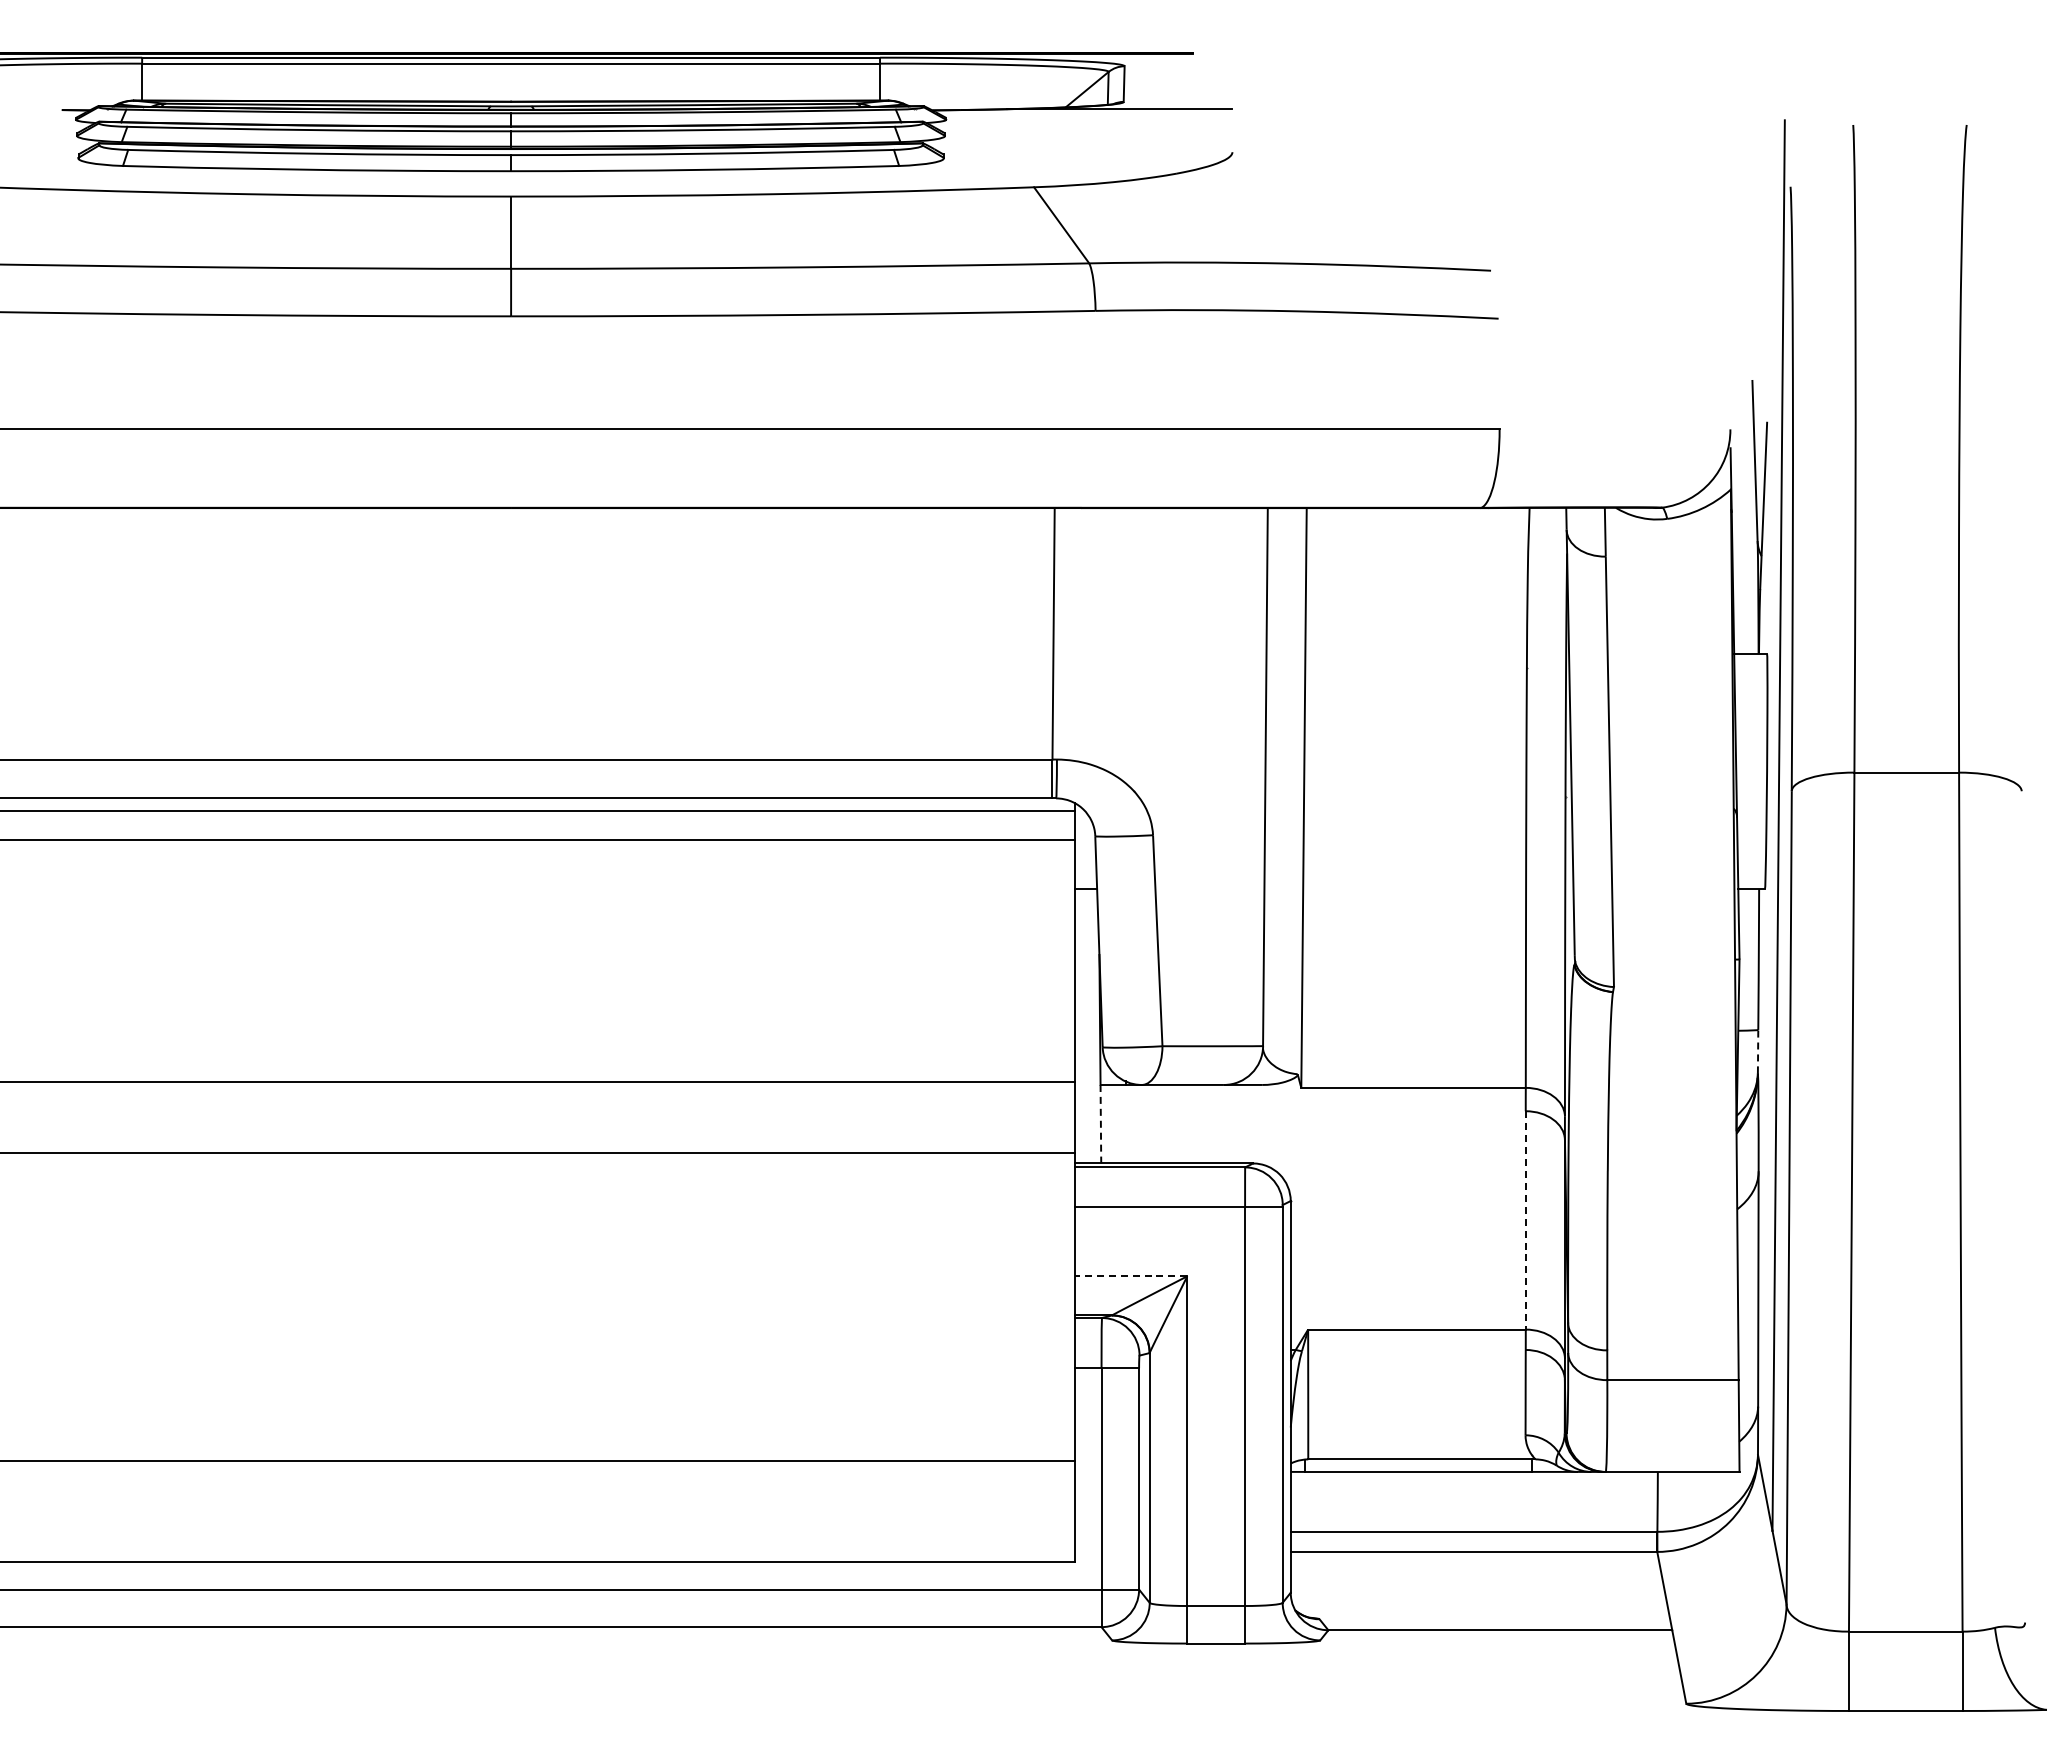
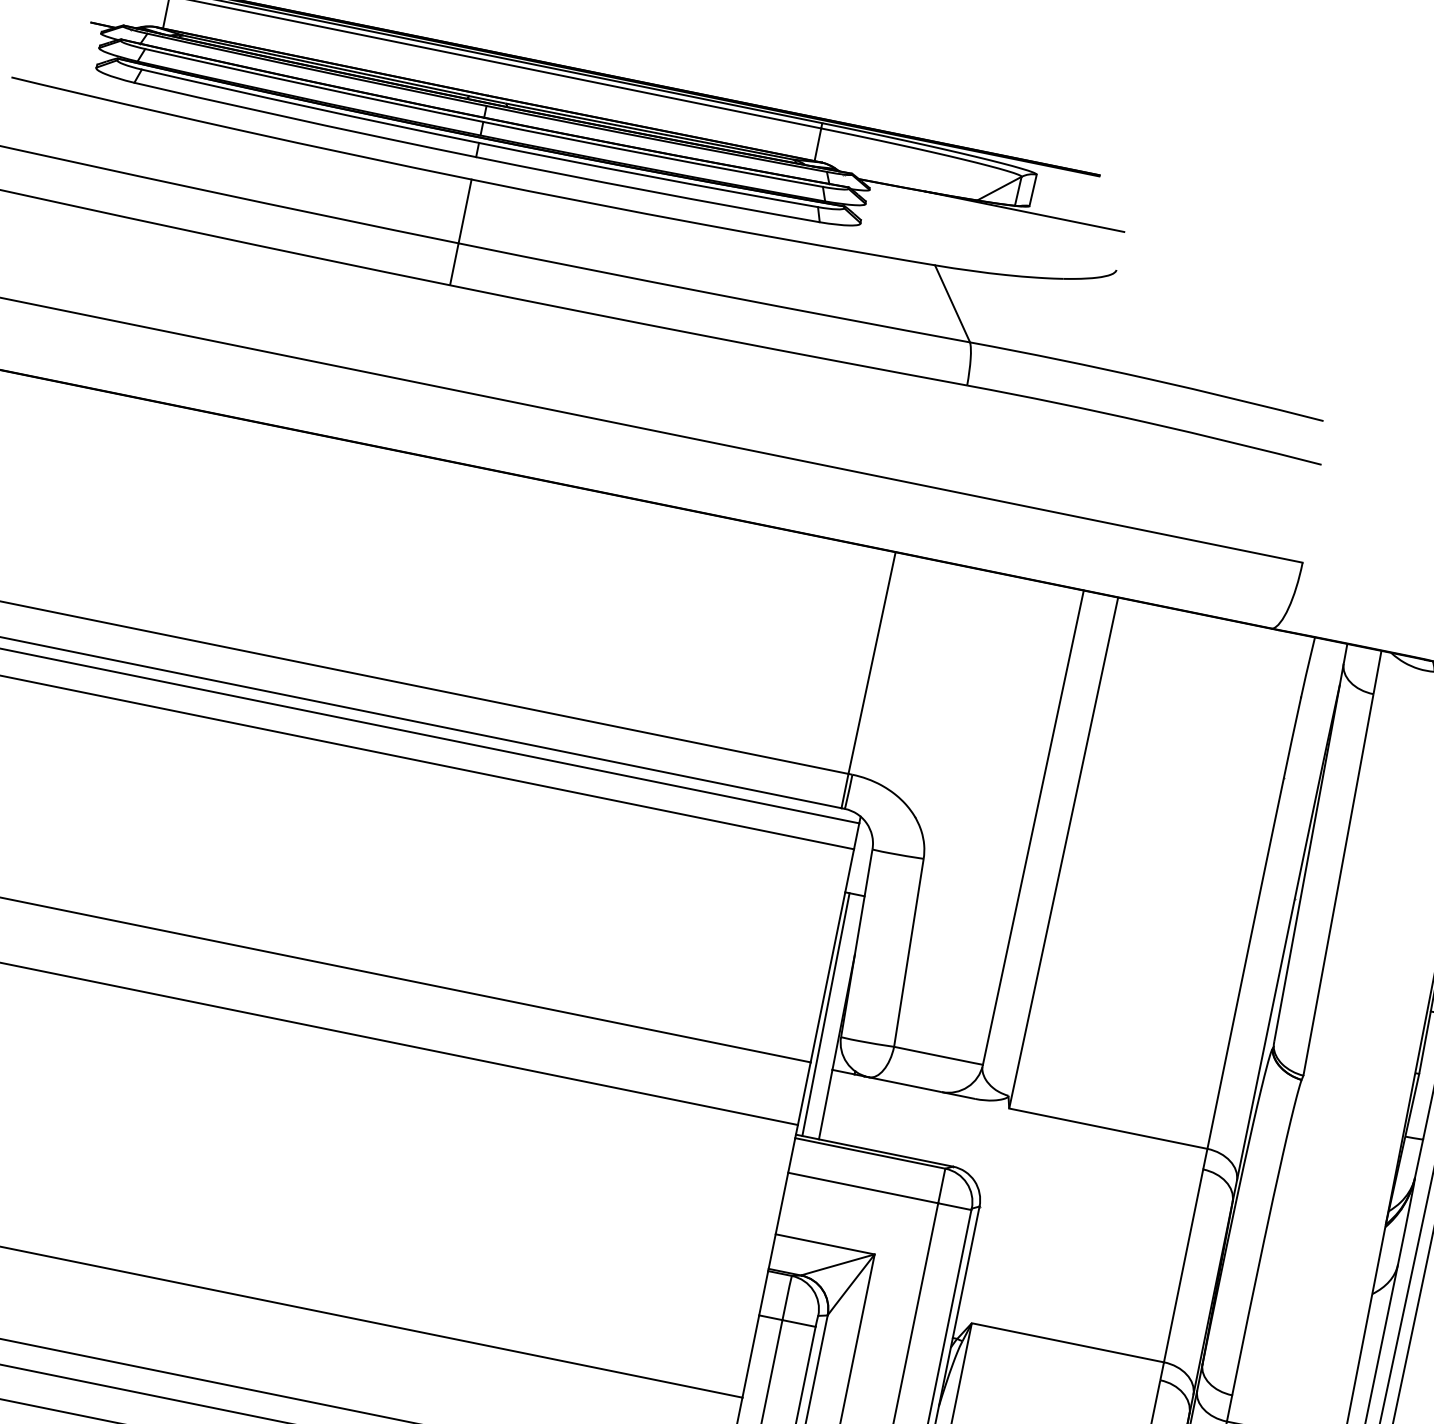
line: (1081, 1026) -> (826, 1014), added
line: (1758, 1051) -> (1419, 1158), dashed -> solid
line: (1100, 1124) -> (825, 1104), dashed -> solid
line: (1525, 1220) -> (1183, 1265), dashed -> solid
line: (1130, 1276) -> (824, 1244), dashed -> solid

